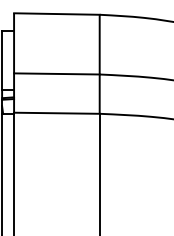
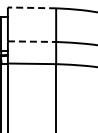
line: (55, 13) -> (31, 7), solid -> dashed
line: (57, 73) -> (32, 41), solid -> dashed

